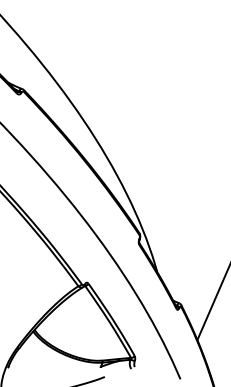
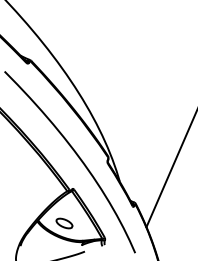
part: (74, 334) -> (64, 223), added

